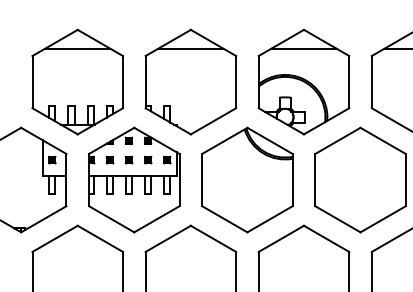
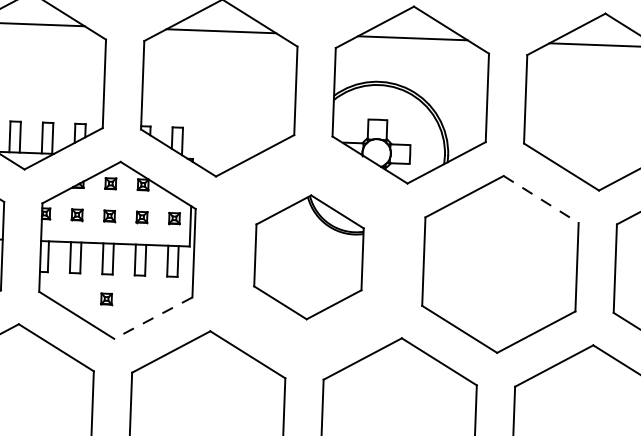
line: (383, 141) -> (541, 200), solid -> dashed
part: (247, 179) -> (309, 256), size x0.7
part: (128, 208) -> (105, 298), added
line: (156, 219) -> (152, 318), solid -> dashed

